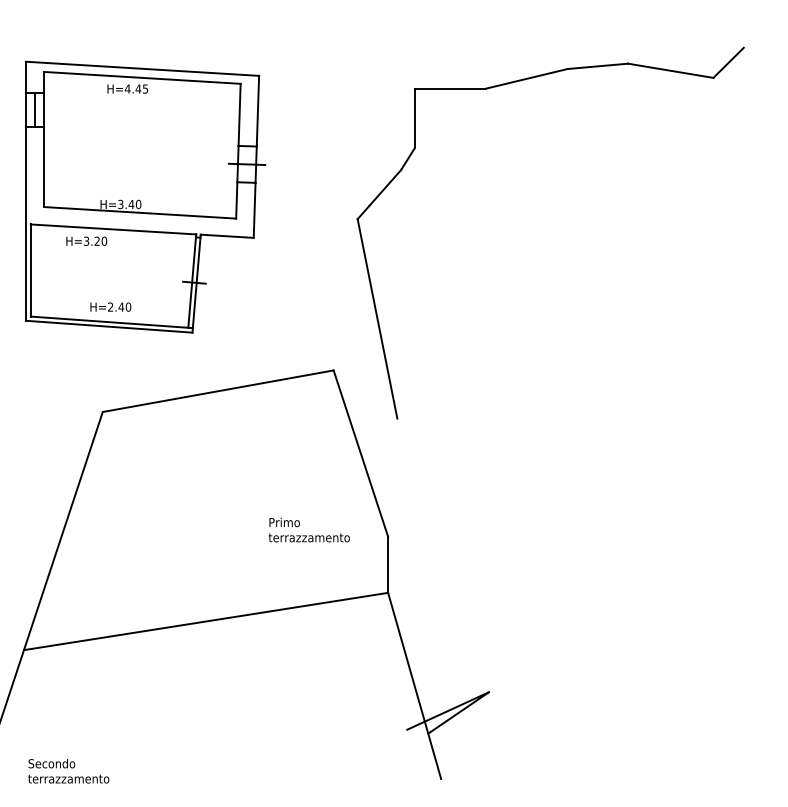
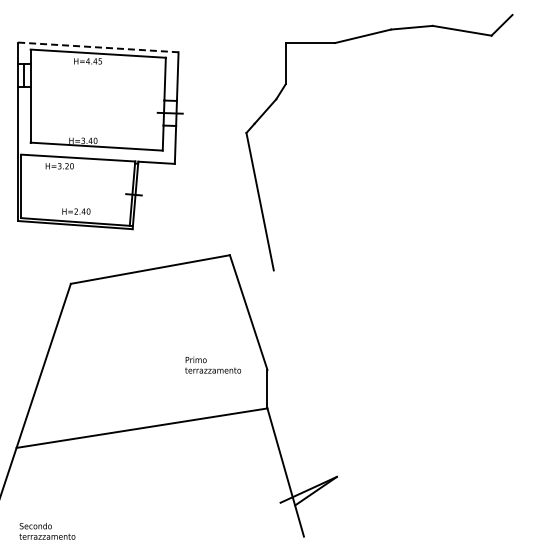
line: (142, 68) -> (98, 47), solid -> dashed
part: (515, 83) -> (355, 39), moved

